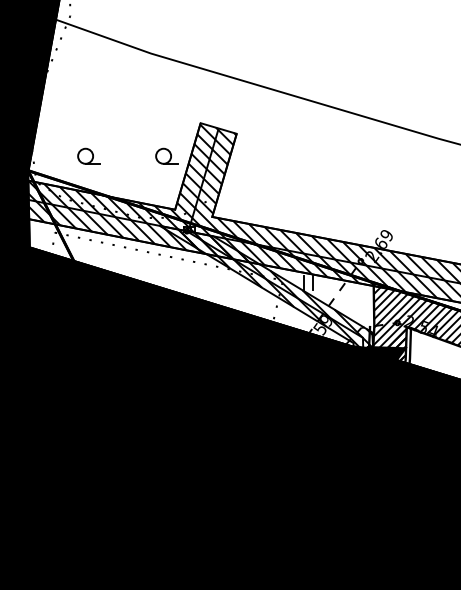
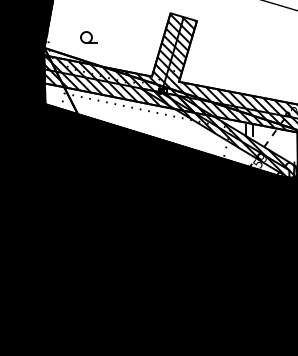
part: (166, 155) -> (145, 36), removed

